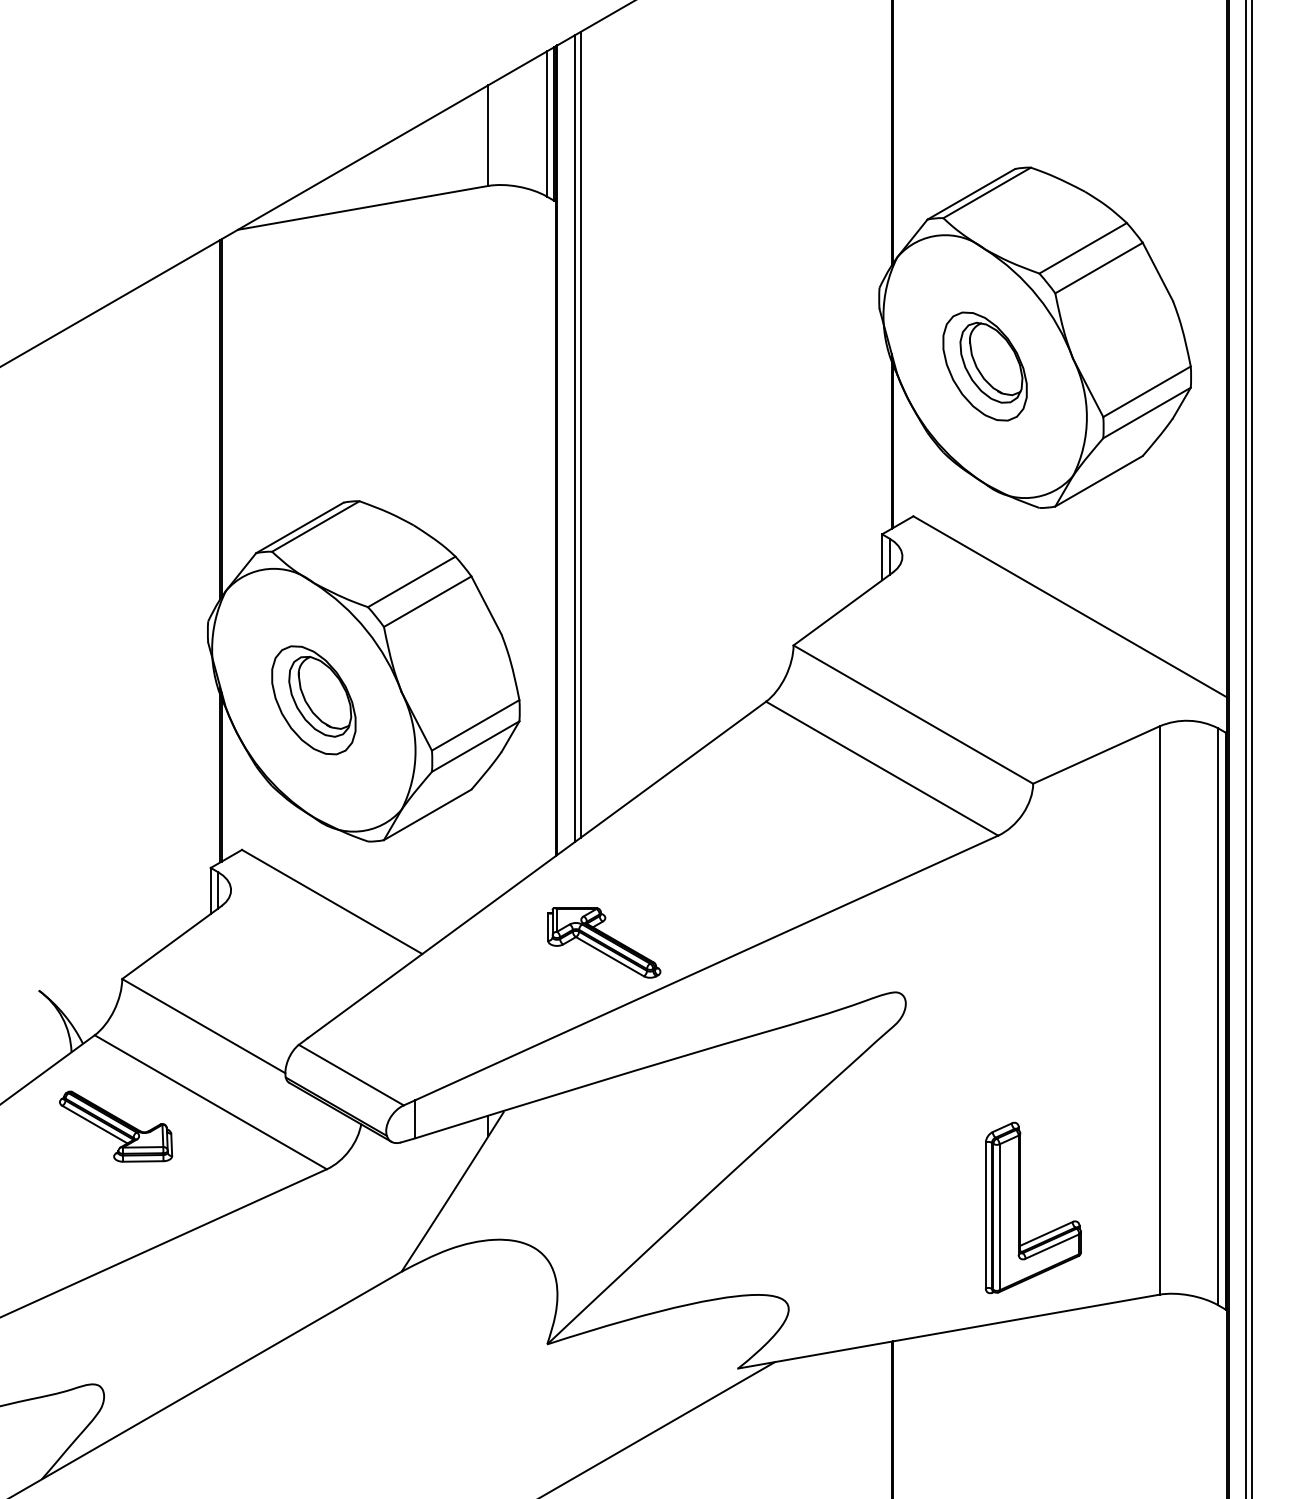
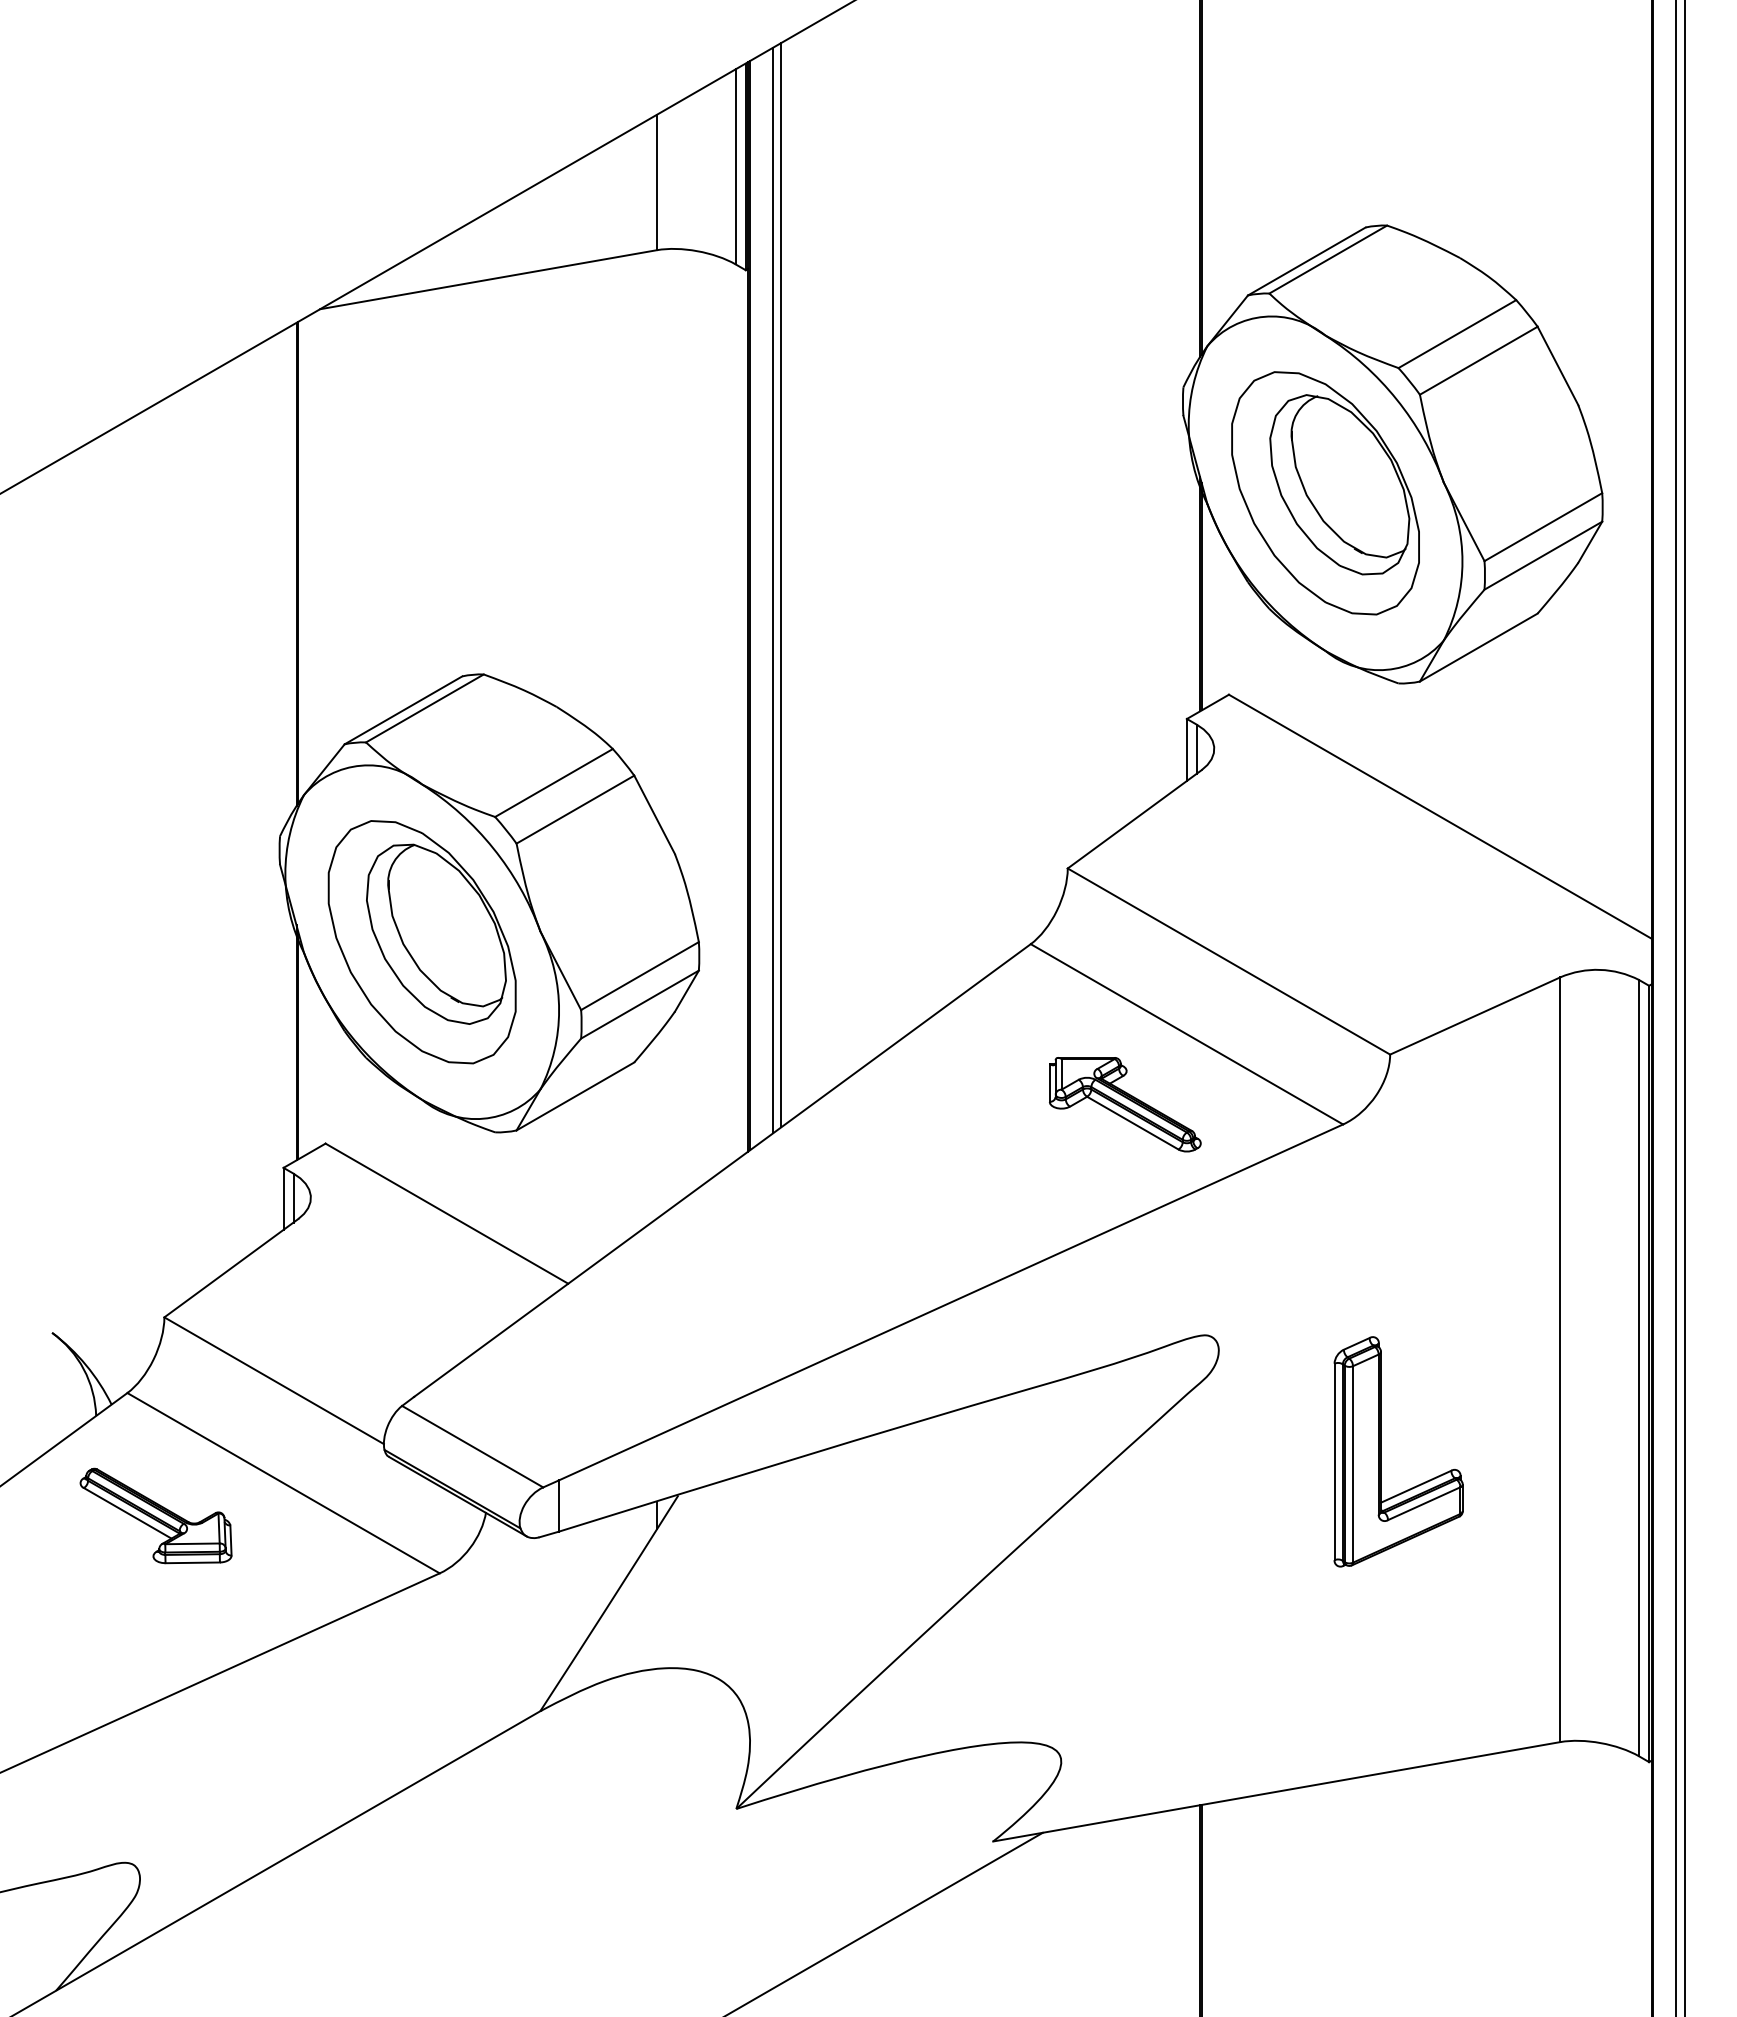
part: (984, 366) -> (1324, 493), size x1.67
part: (313, 700) -> (421, 942), size x1.67
part: (604, 942) -> (1125, 1104), moved
part: (1020, 1207) -> (1381, 1451), moved

